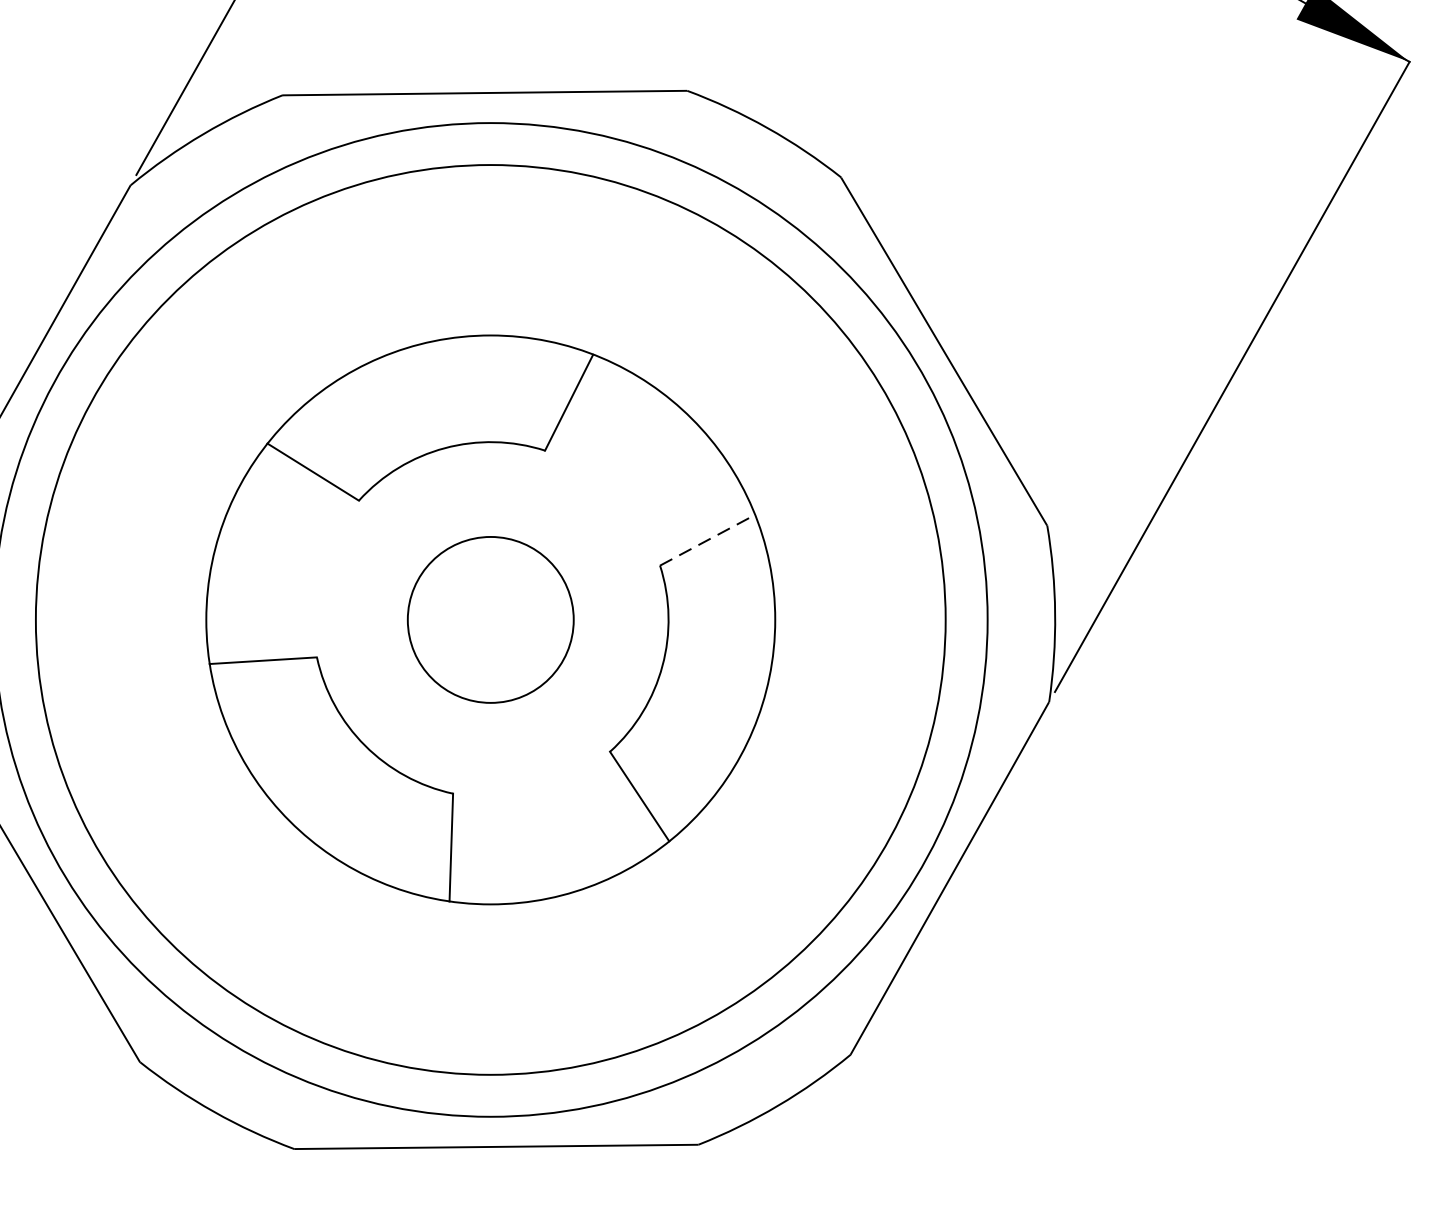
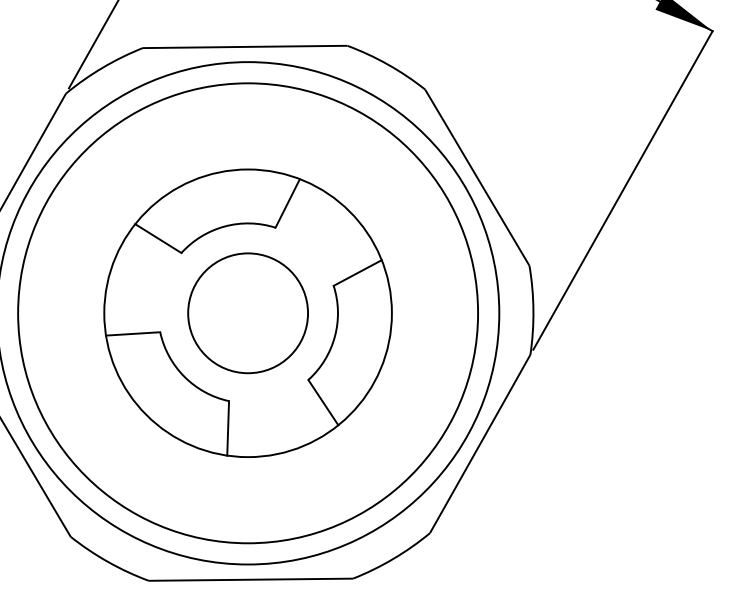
line: (709, 539) -> (358, 272), dashed -> solid
circle: (491, 620) -> (248, 313), size x1.43

